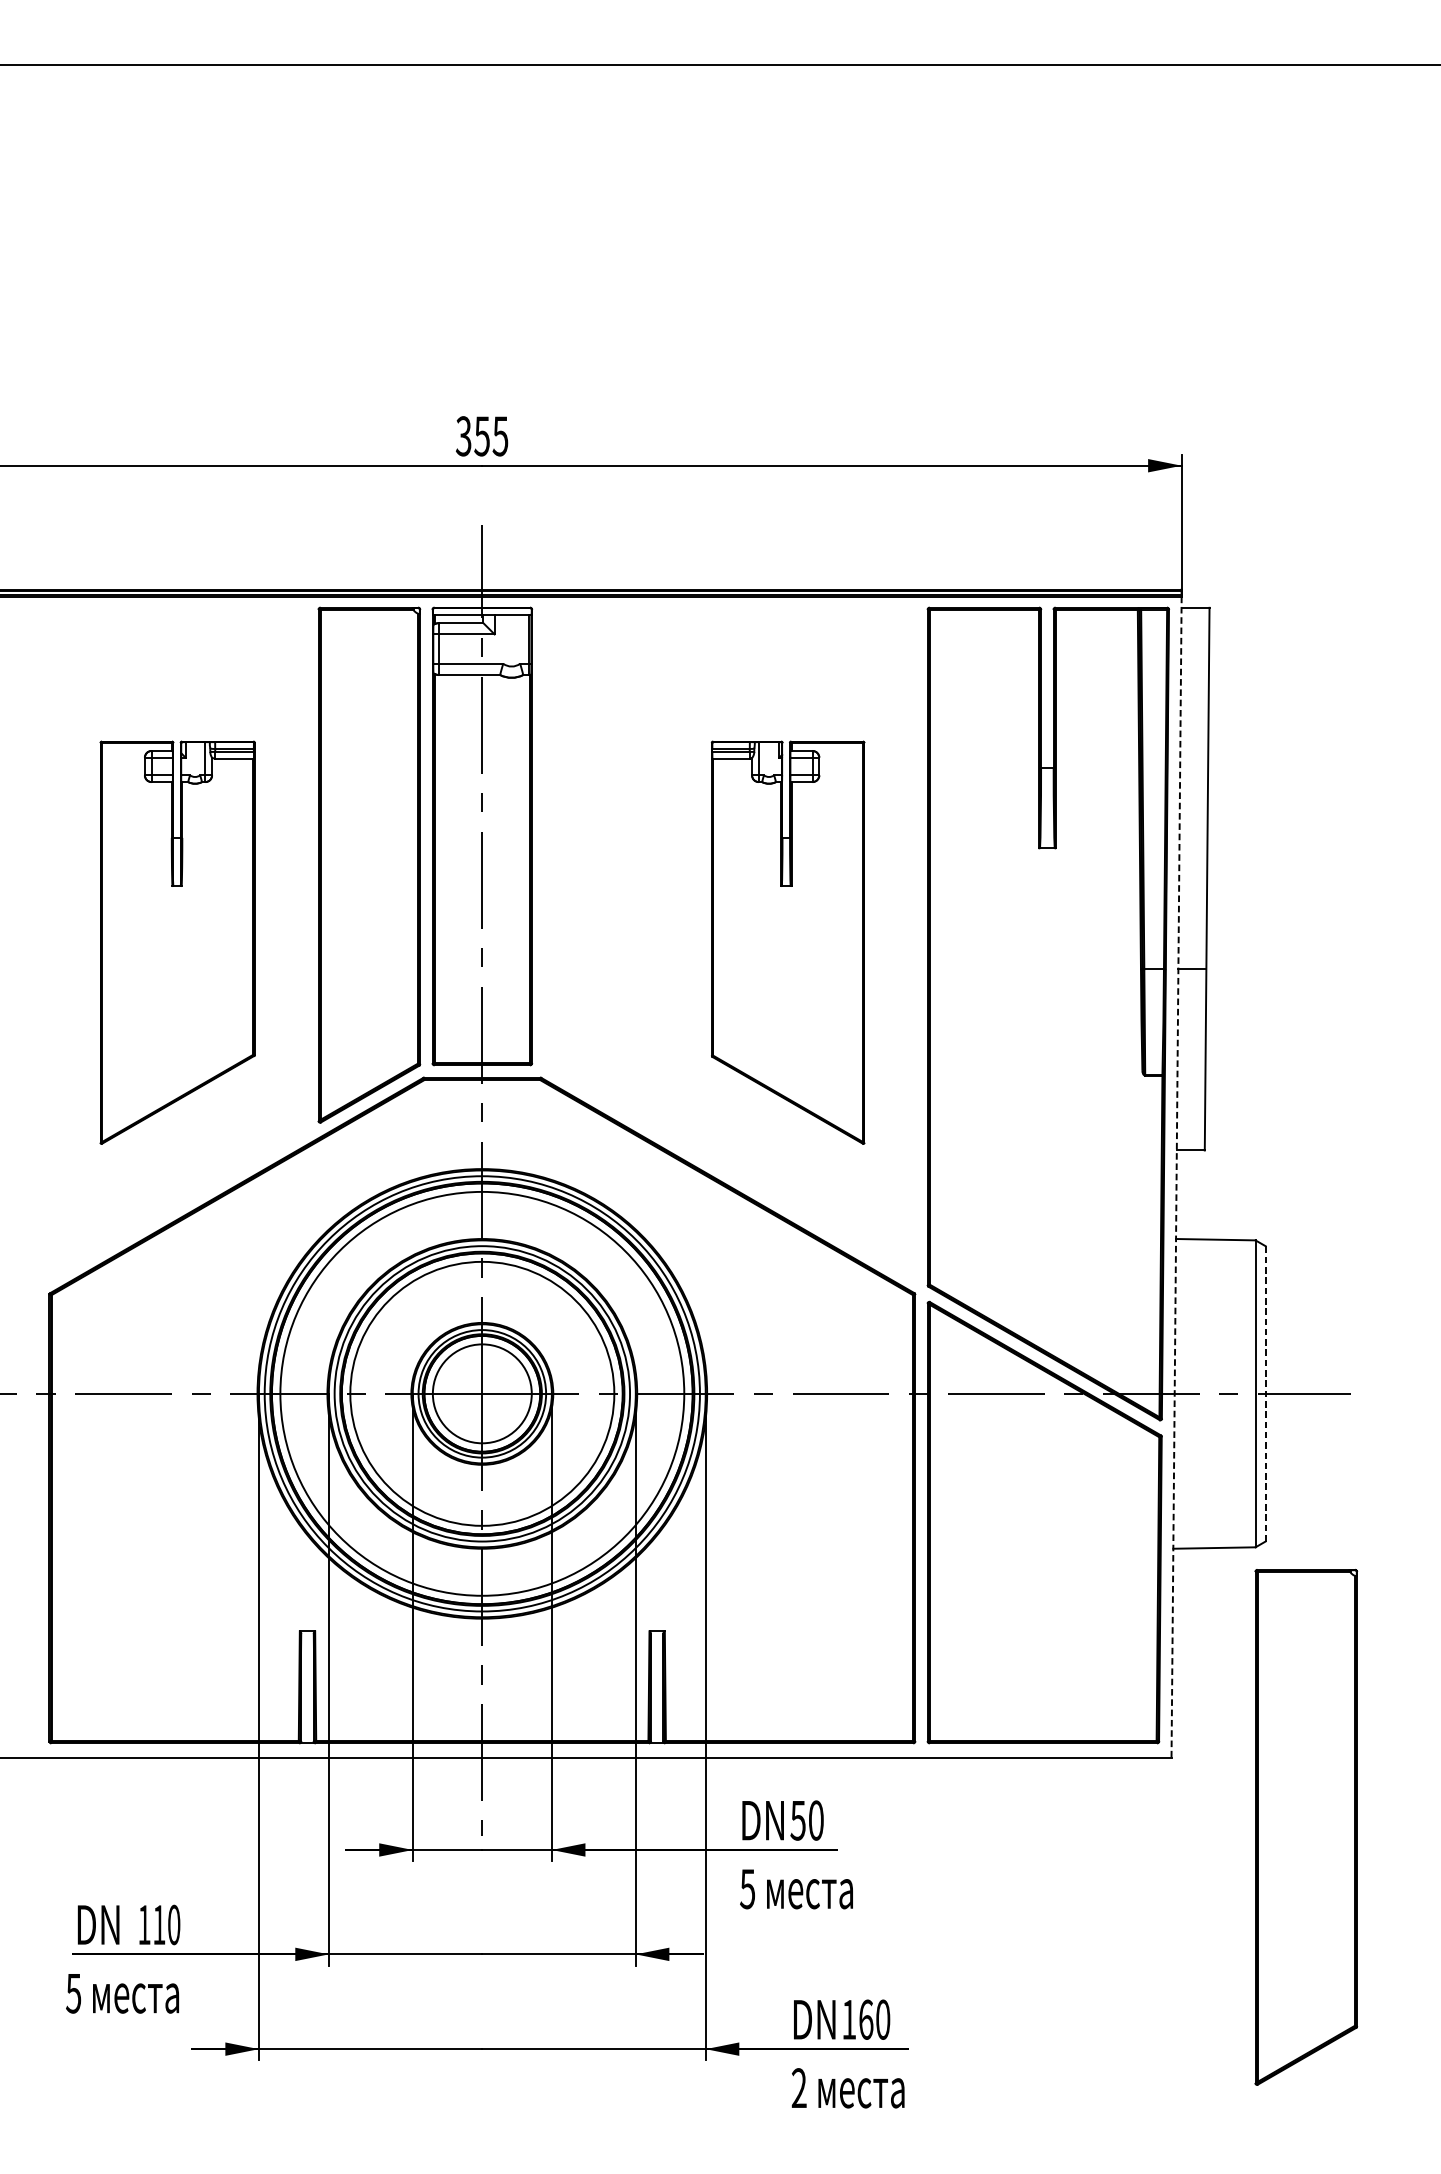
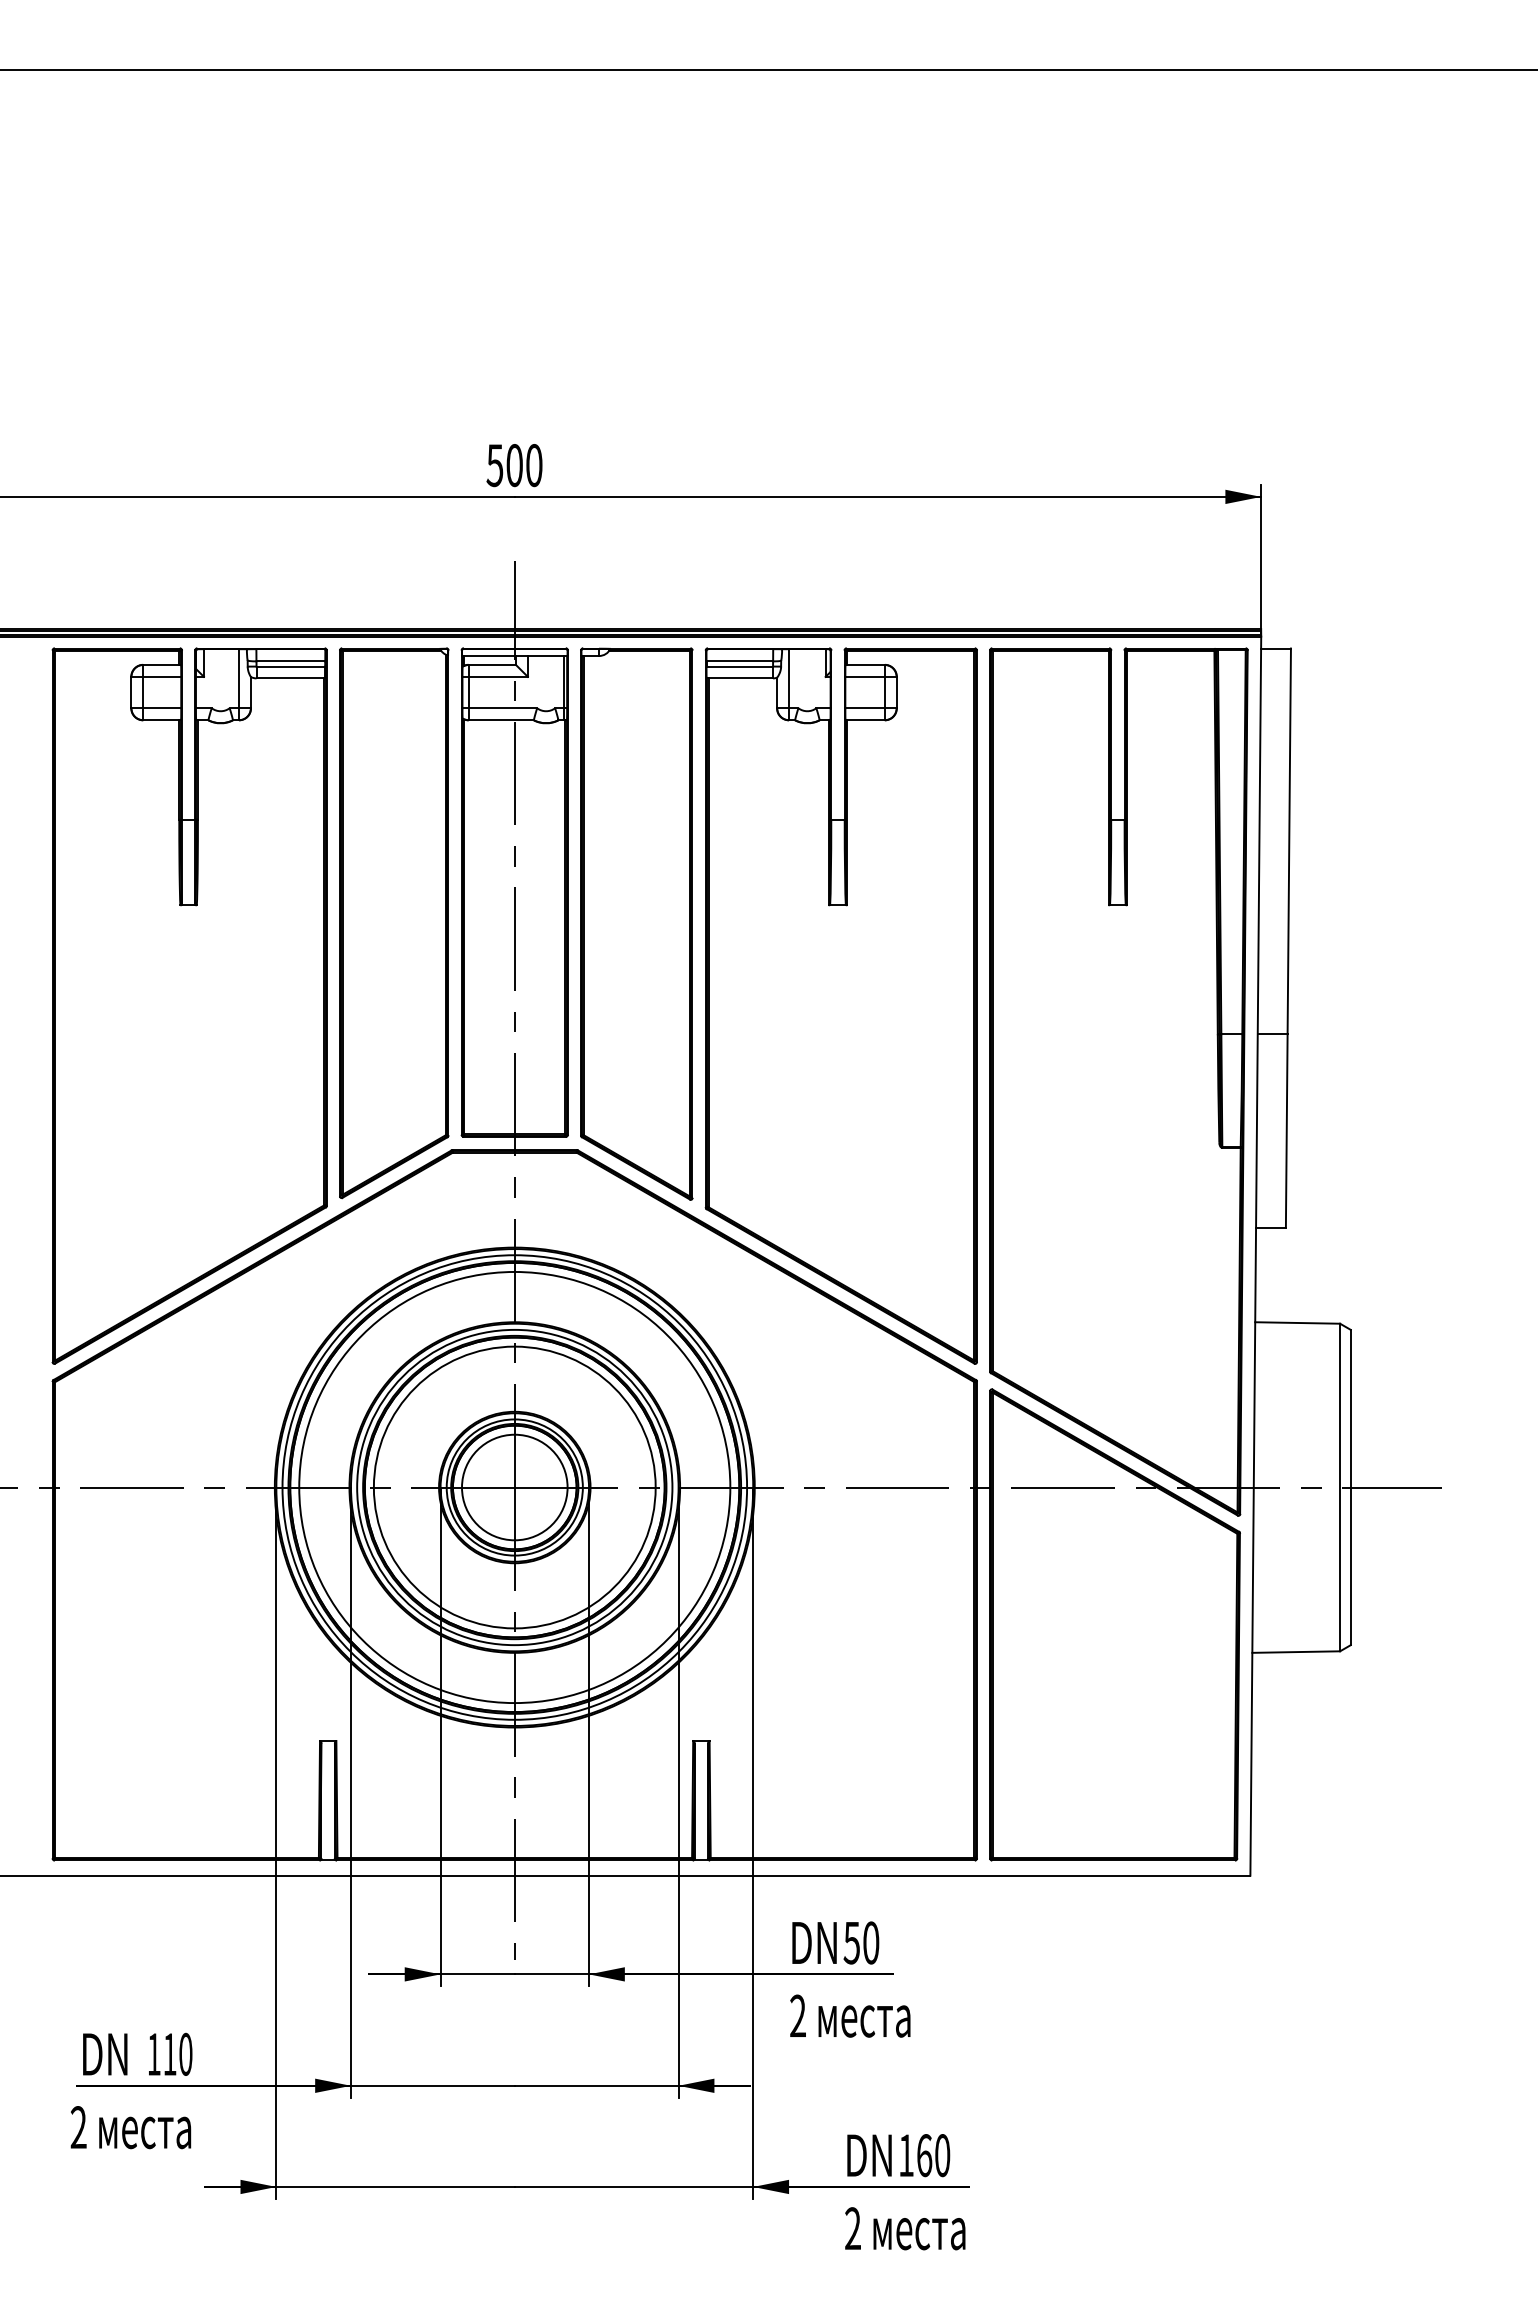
text: (482, 436) -> (514, 465), 355 -> 500
part: (596, 865) -> (636, 923), added
part: (177, 942) -> (189, 1005), size x1.67
part: (787, 942) -> (840, 1005), size x1.67
line: (1176, 1177) -> (1255, 1256), dashed -> solid
line: (1265, 1393) -> (1350, 1487), dashed -> solid
part: (1306, 1827) -> (1394, 1950), removed
text: (747, 1888) -> (797, 2015), 5 -> 2
text: (73, 1993) -> (78, 2127), 5 -> 2

